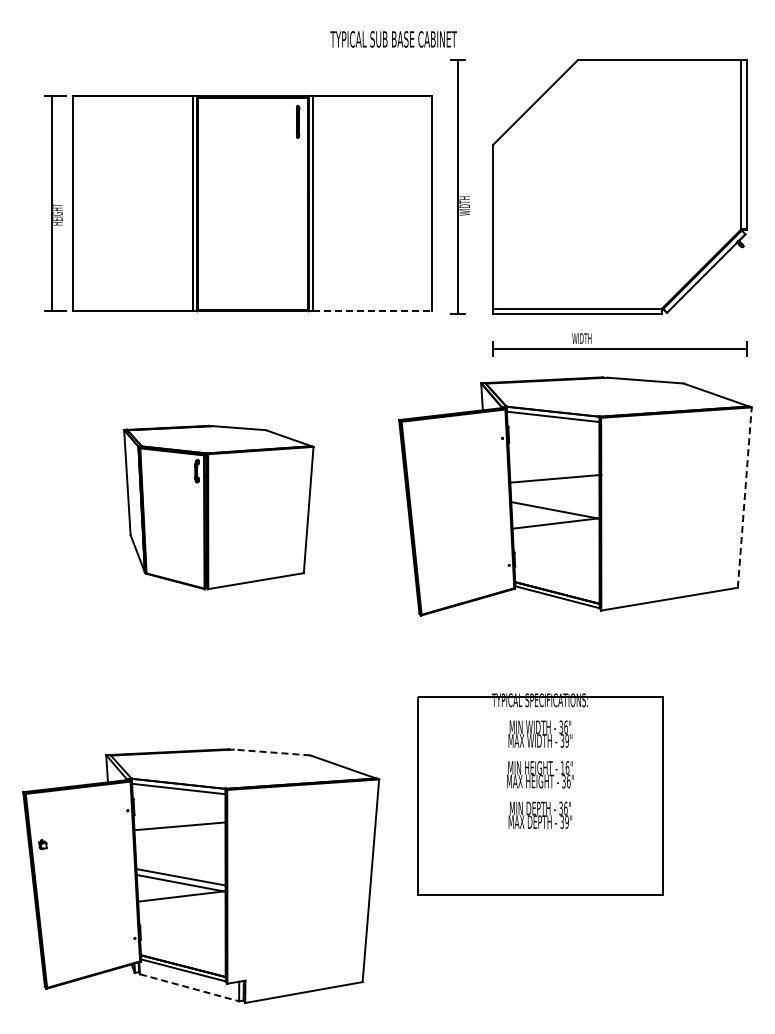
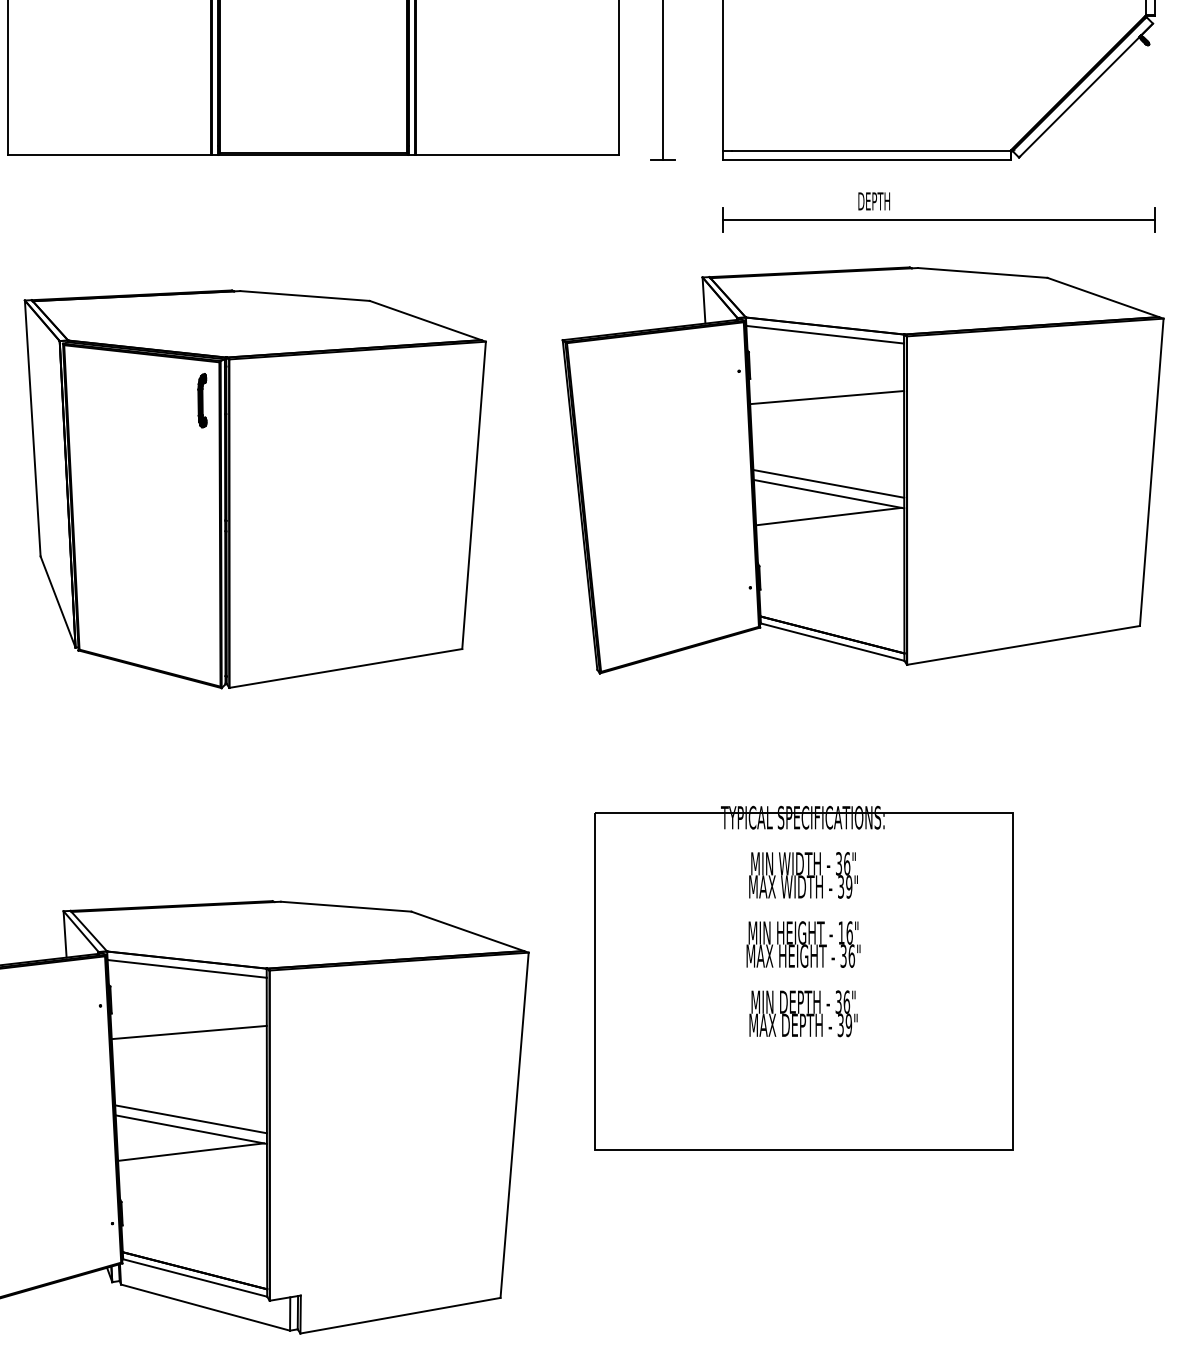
line: (372, 311) -> (517, 155), dashed -> solid
text: (581, 338) -> (873, 201), WIDTH -> DEPTH
line: (556, 478) -> (827, 397), moved
line: (744, 497) -> (1151, 472), dashed -> solid
line: (555, 504) -> (829, 484), added
part: (218, 507) -> (254, 489), size x1.43
line: (271, 752) -> (345, 906), dashed -> solid
line: (190, 987) -> (207, 1307), dashed -> solid

